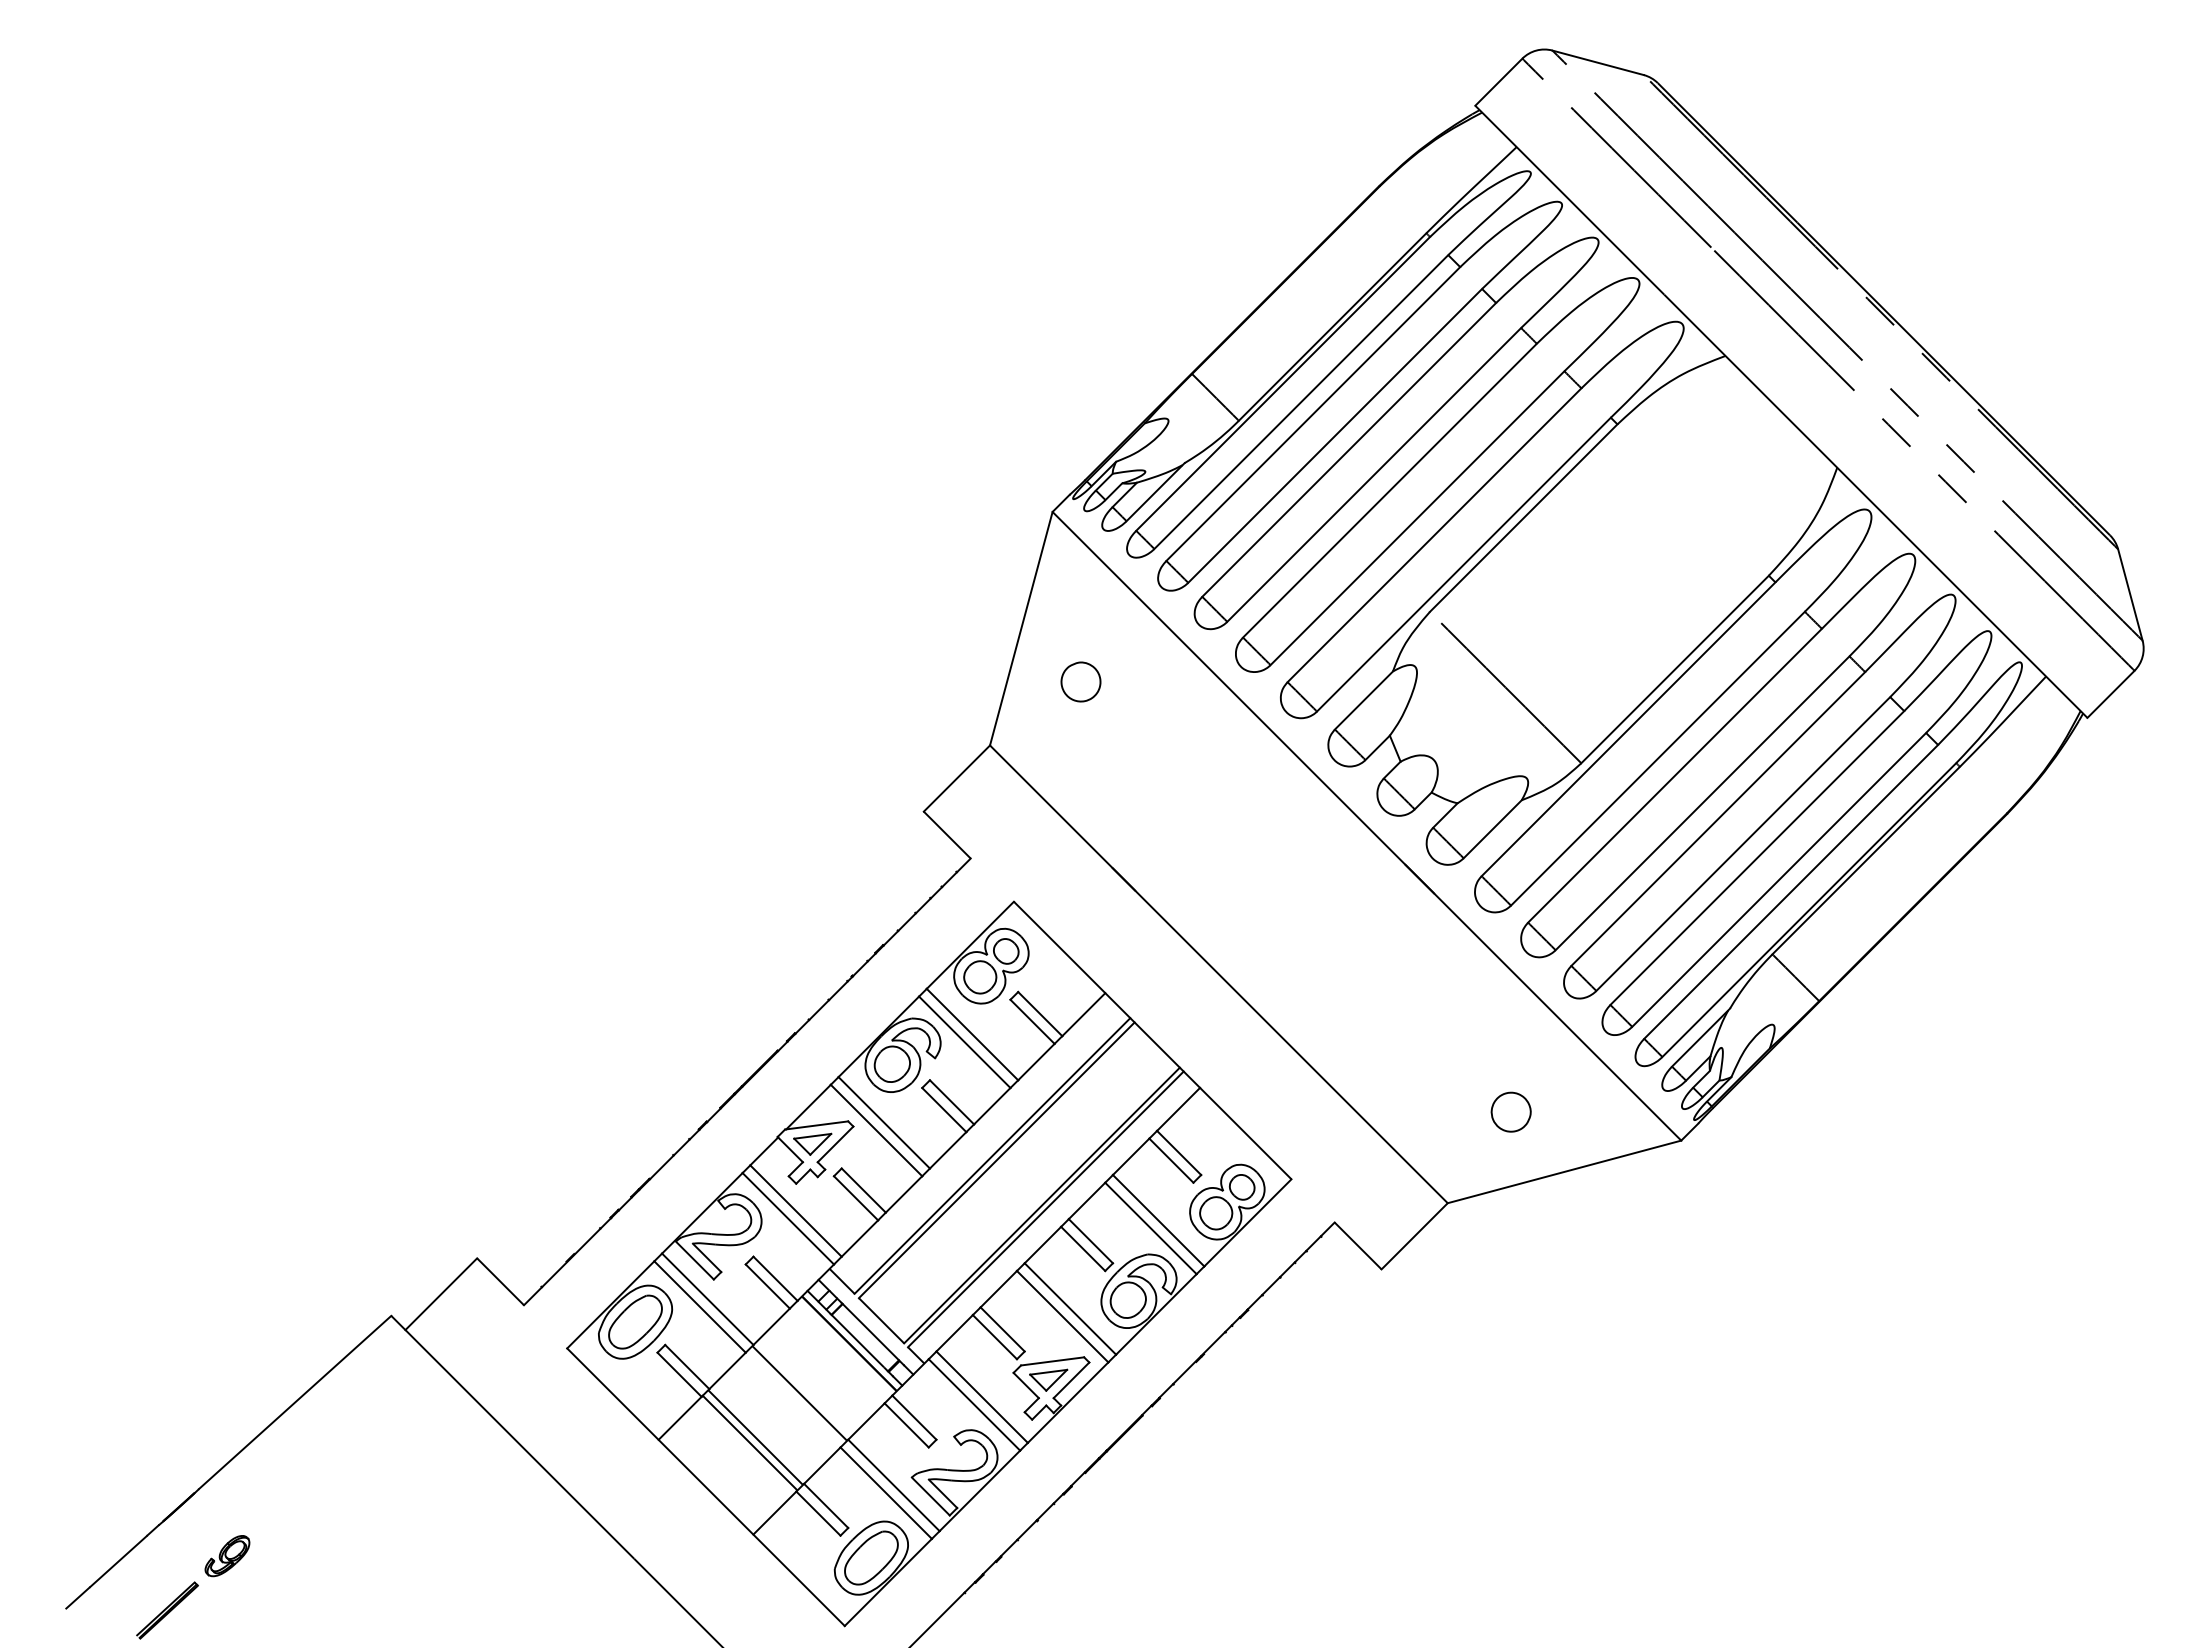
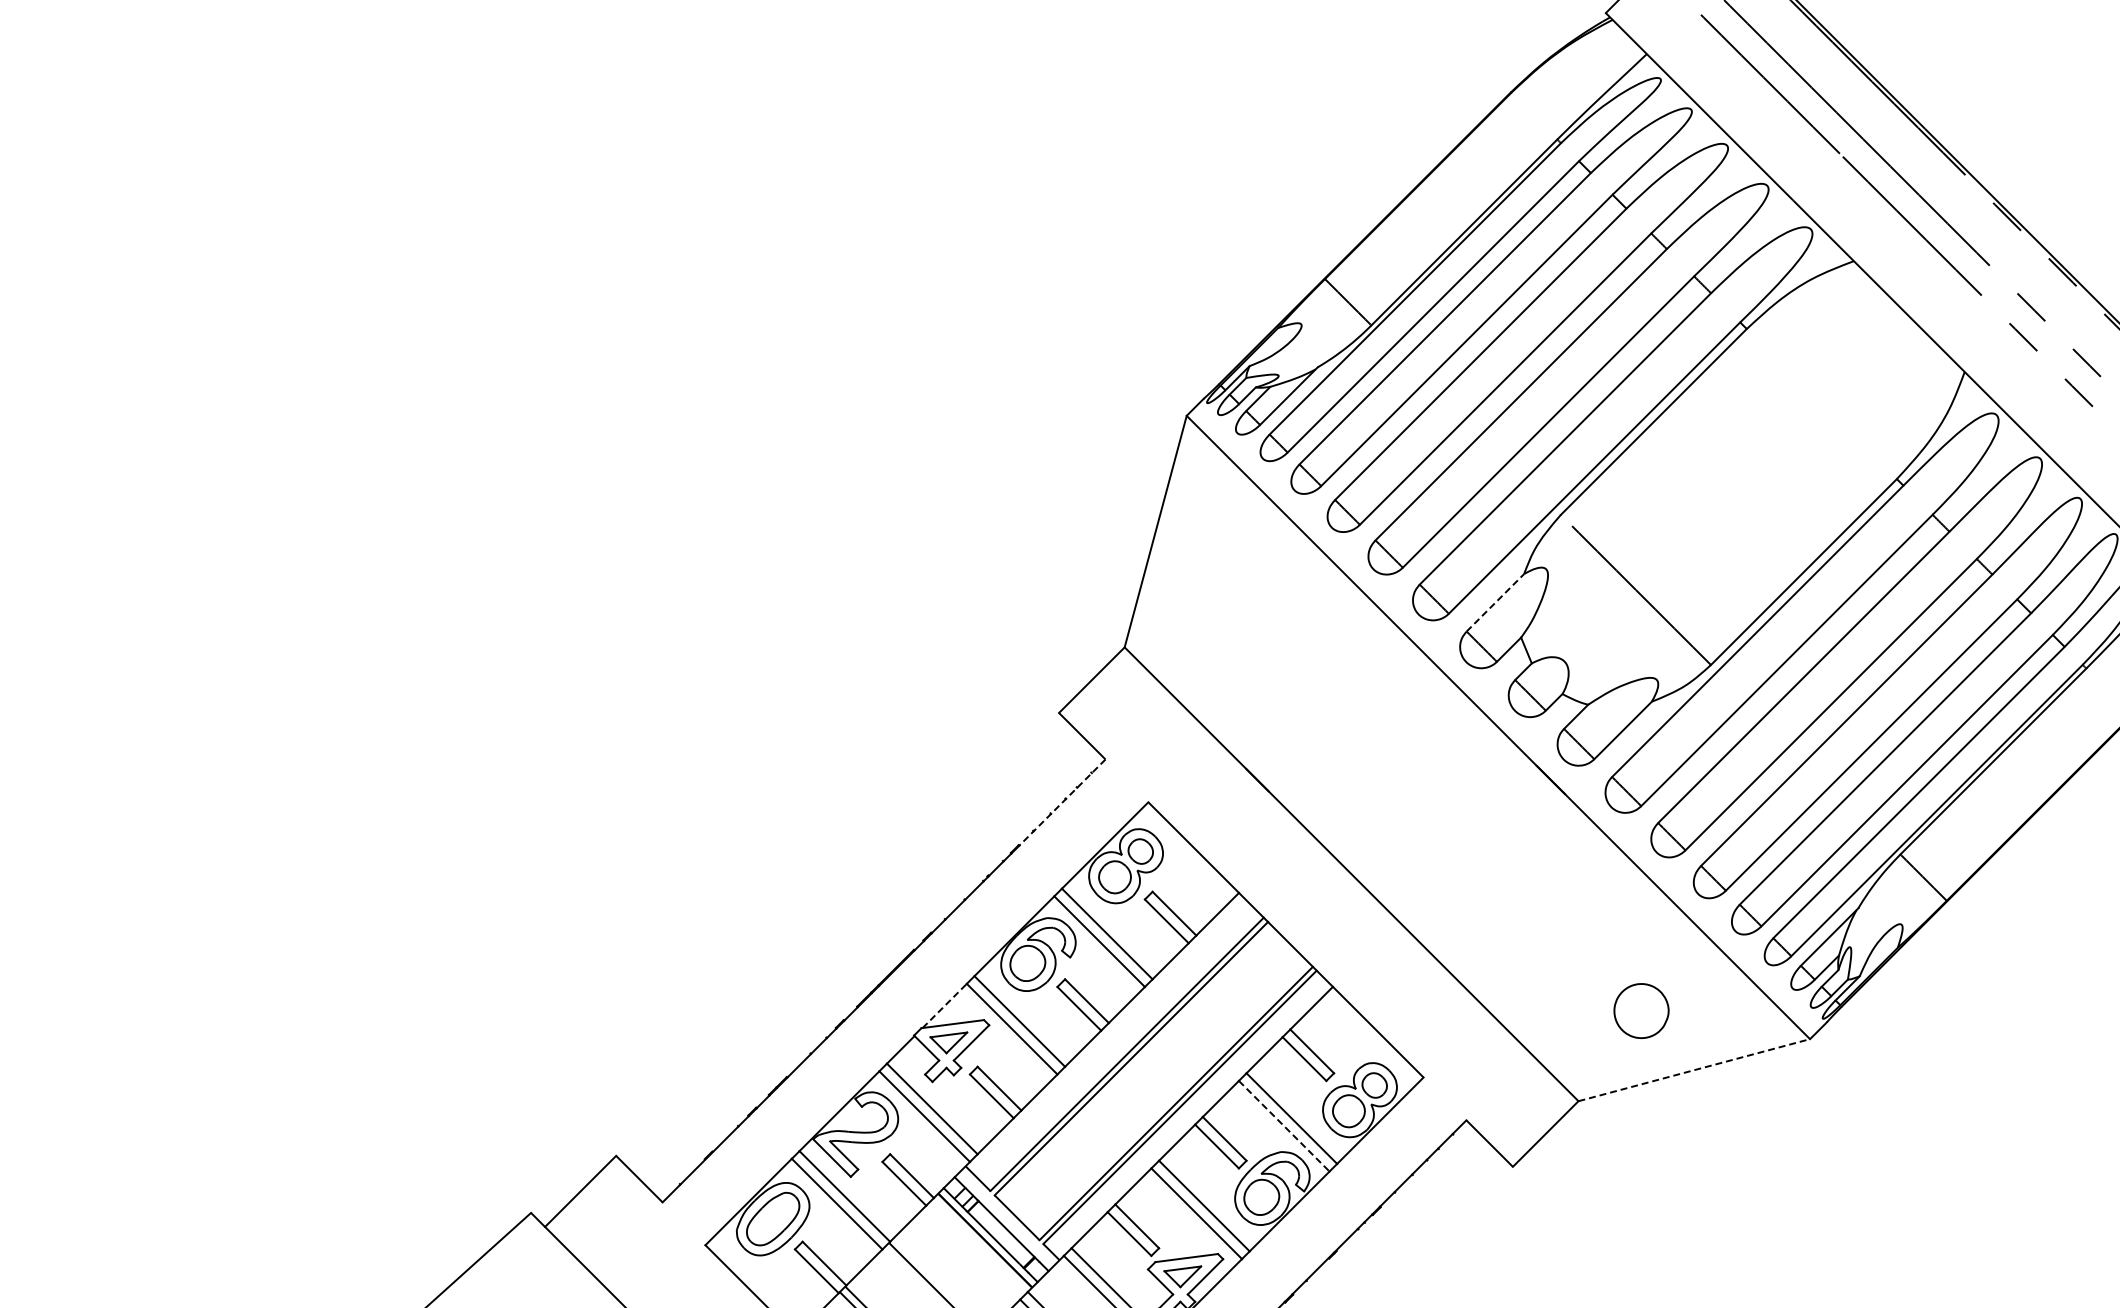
part: (1080, 681) -> (1214, 583), removed
line: (1364, 700) -> (1495, 602), solid -> dashed
line: (927, 902) -> (1062, 803), solid -> dashed
line: (808, 1107) -> (944, 1006), solid -> dashed
part: (1510, 1111) -> (1640, 1010), size x1.4
line: (1564, 1171) -> (1694, 1069), solid -> dashed
line: (1150, 1228) -> (1283, 1126), solid -> dashed

